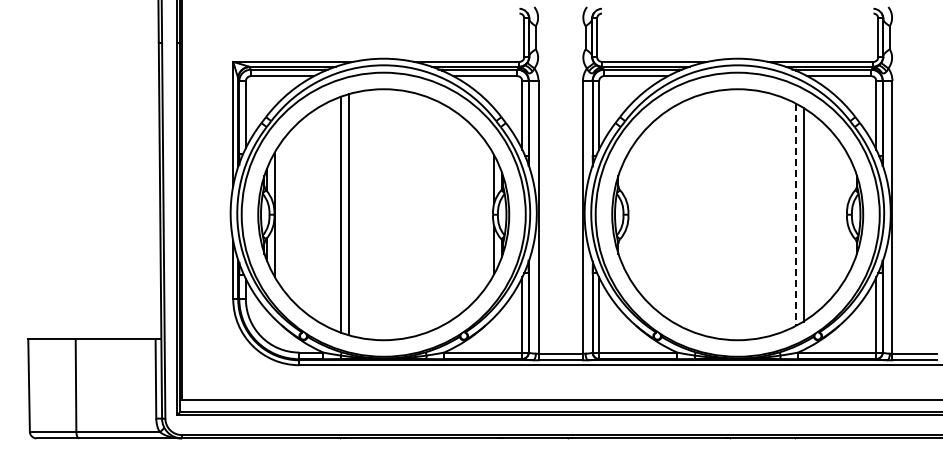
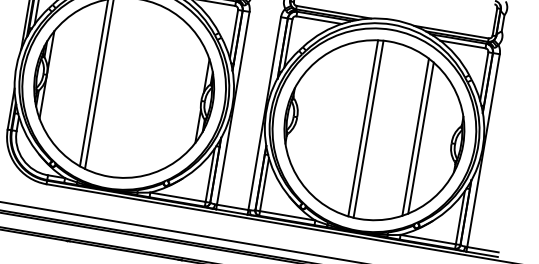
line: (721, 214) -> (362, 128), added
line: (729, 214) -> (368, 129), added
line: (796, 215) -> (415, 137), dashed -> solid

